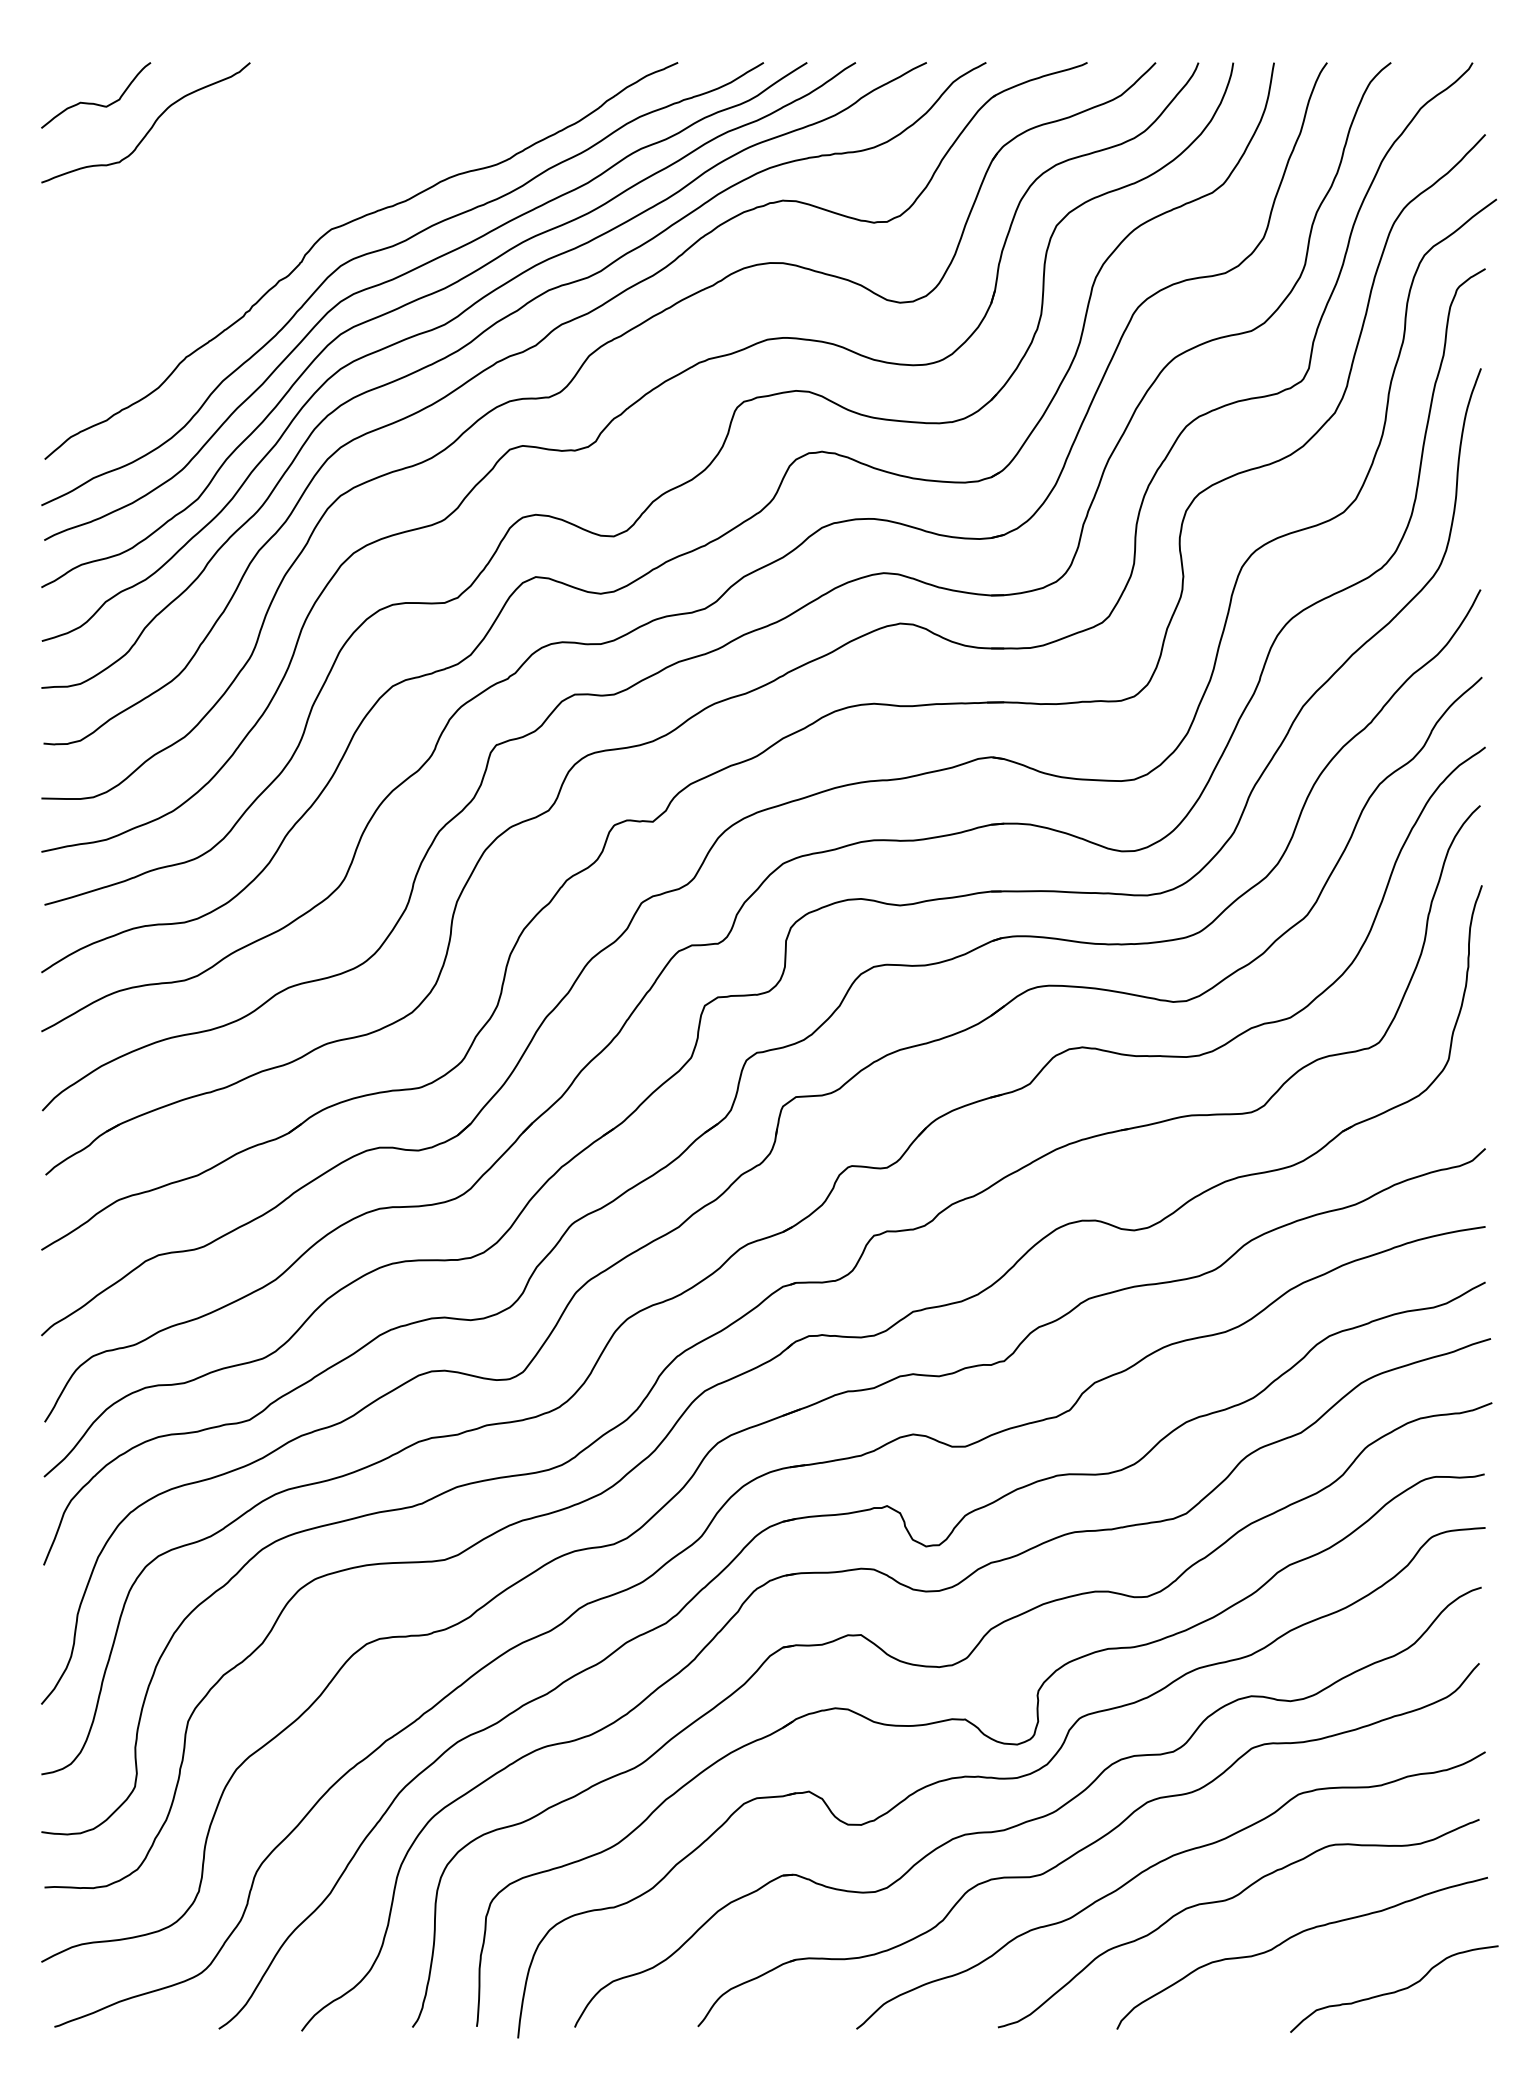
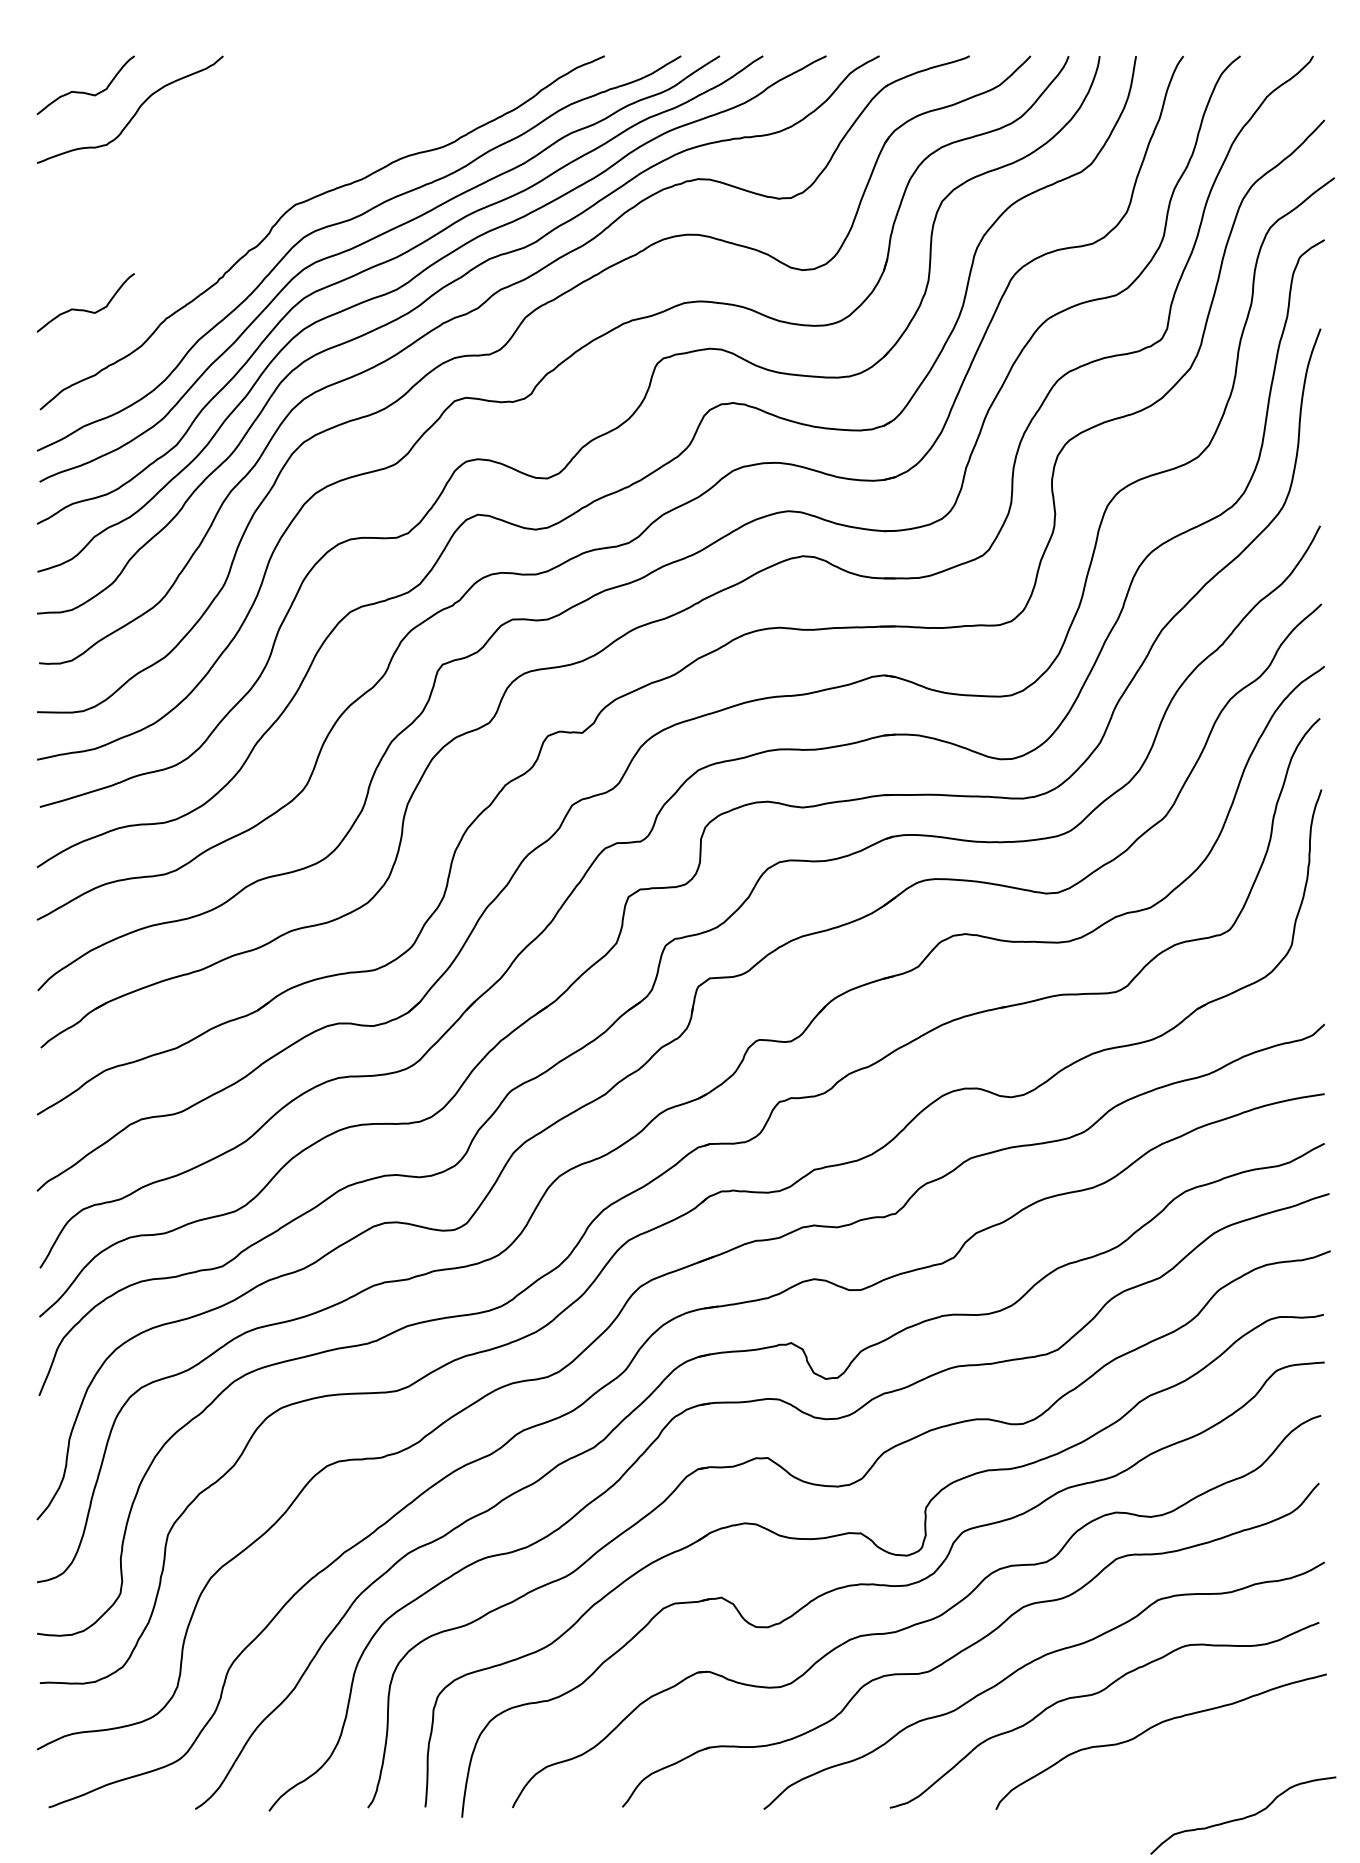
curve: (96, 347) -> (86, 310), added
curve: (1396, 1990) -> (1245, 1816), moved

